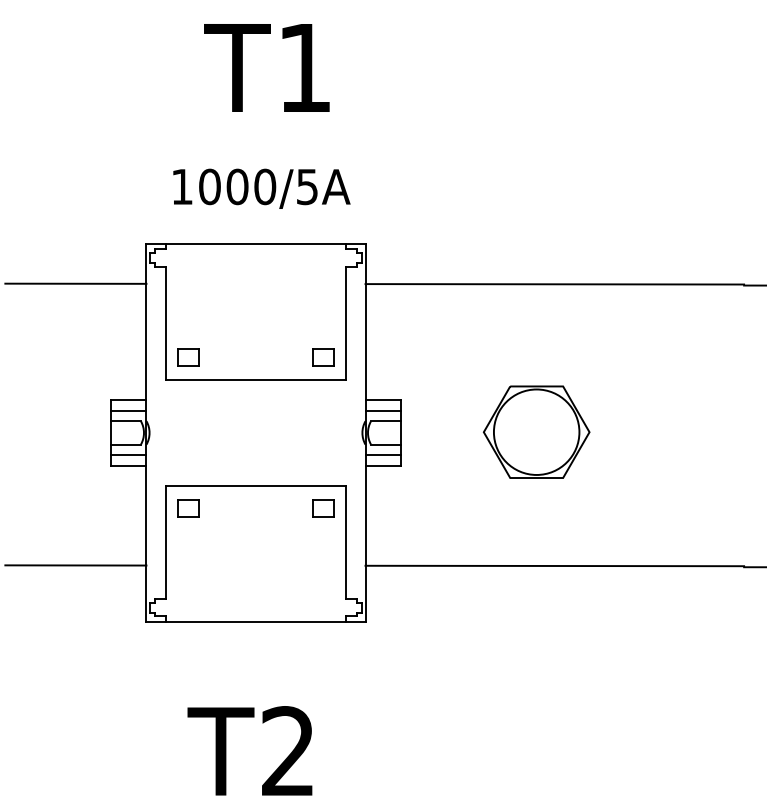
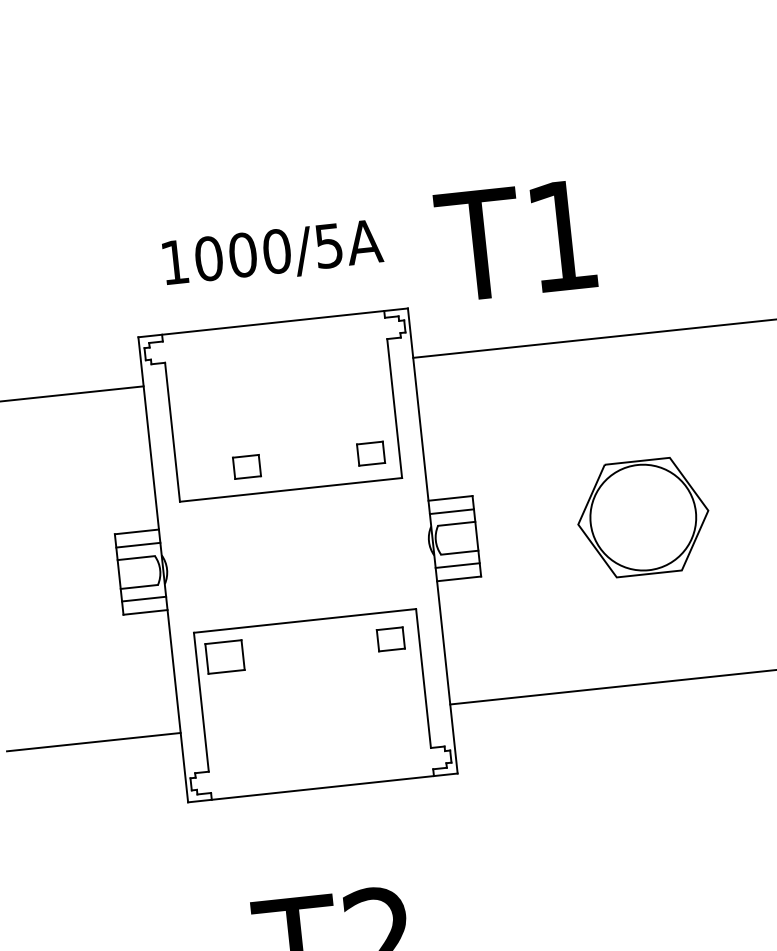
text: (266, 67) -> (515, 240), moved
part: (188, 357) -> (246, 466), moved
part: (188, 508) -> (224, 657), size x1.4

